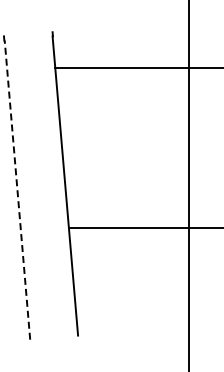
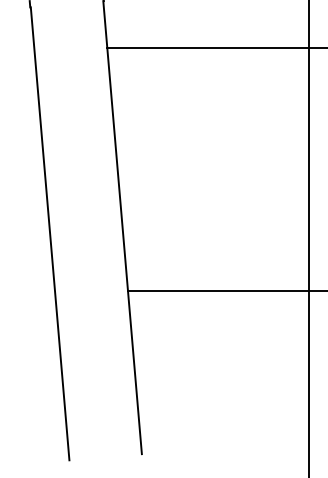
line: (17, 189) -> (50, 232), dashed -> solid

